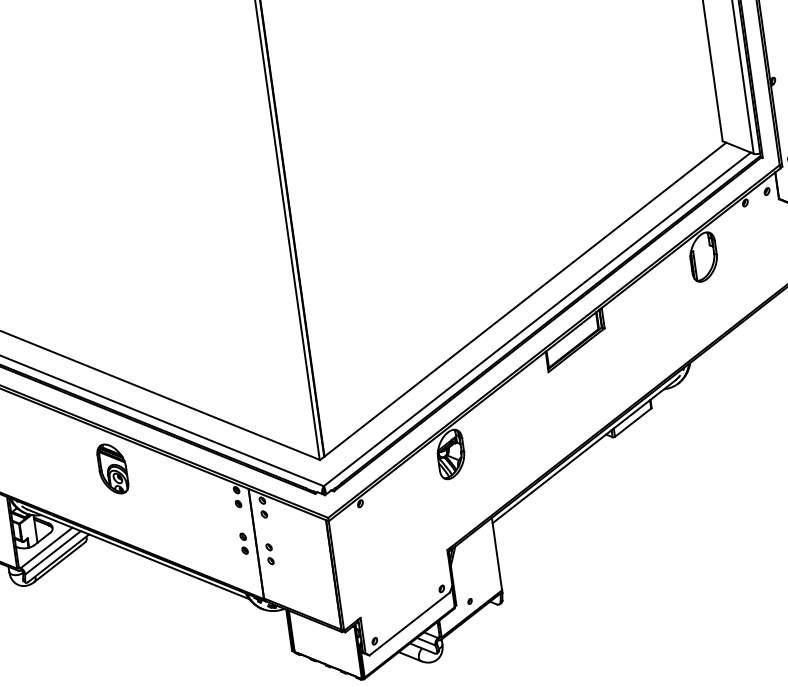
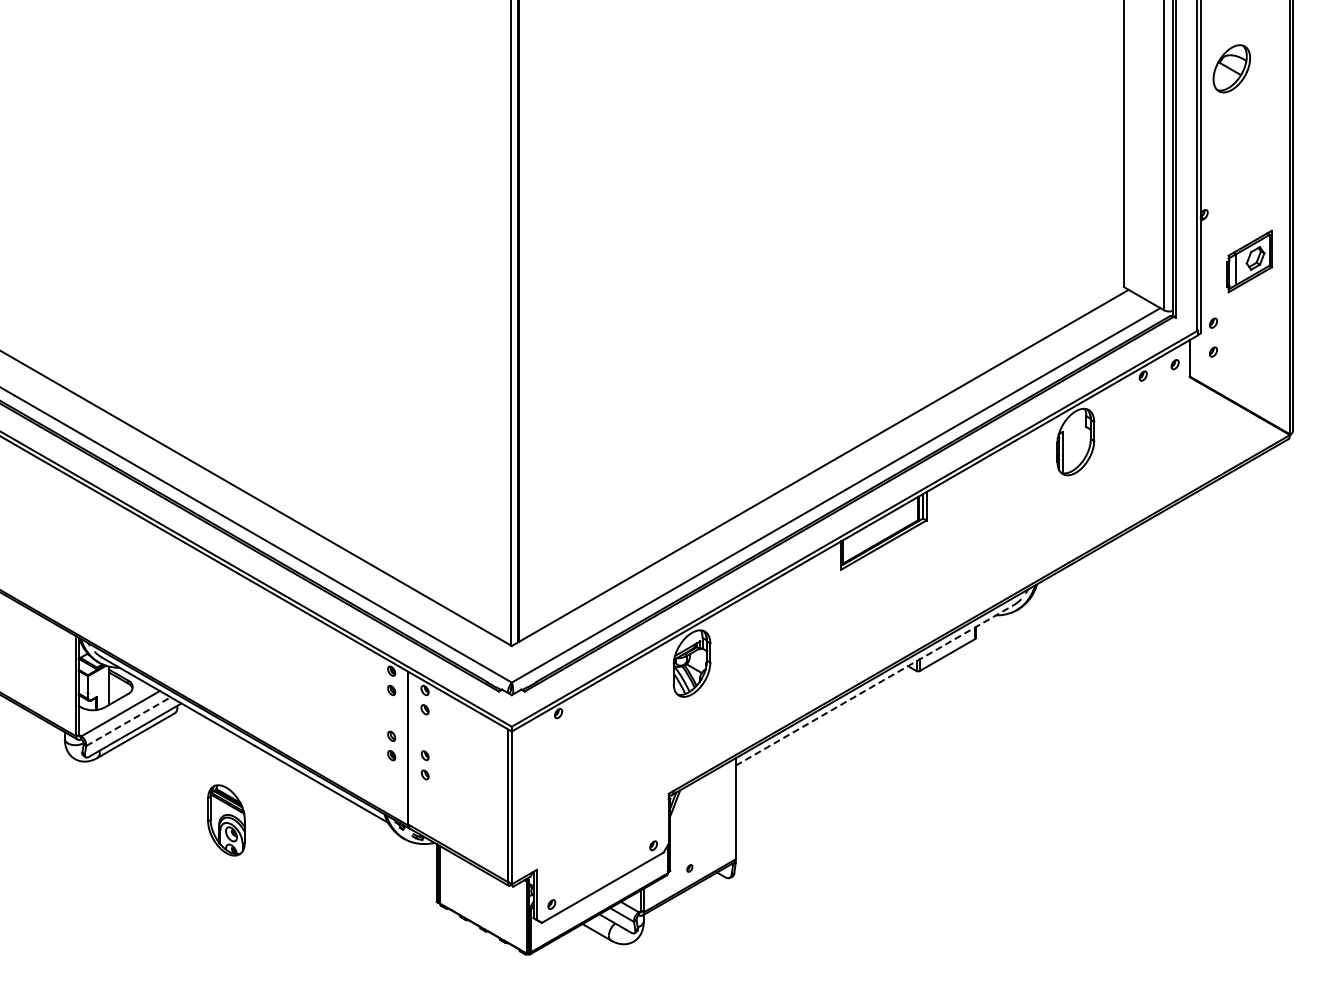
line: (584, 451) -> (875, 685), solid -> dashed
part: (112, 469) -> (226, 820), moved
line: (53, 552) -> (128, 721), solid -> dashed

